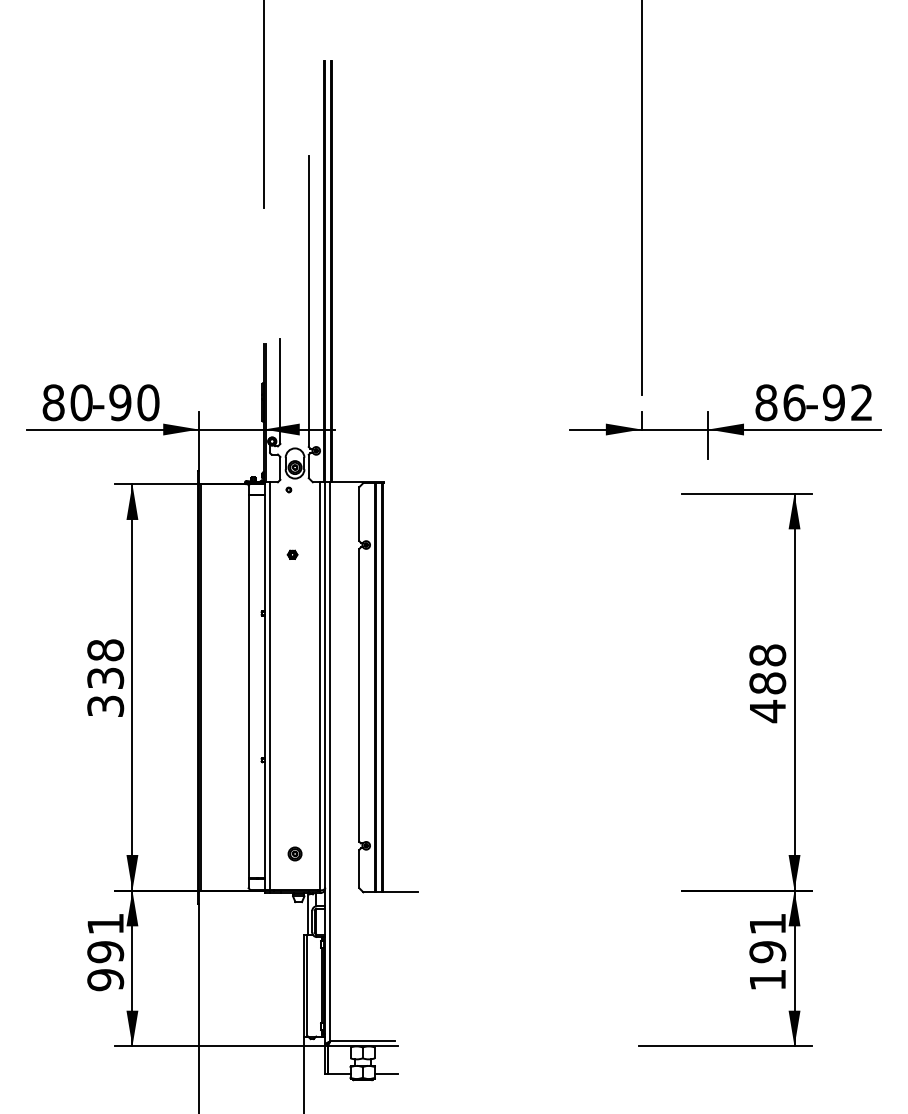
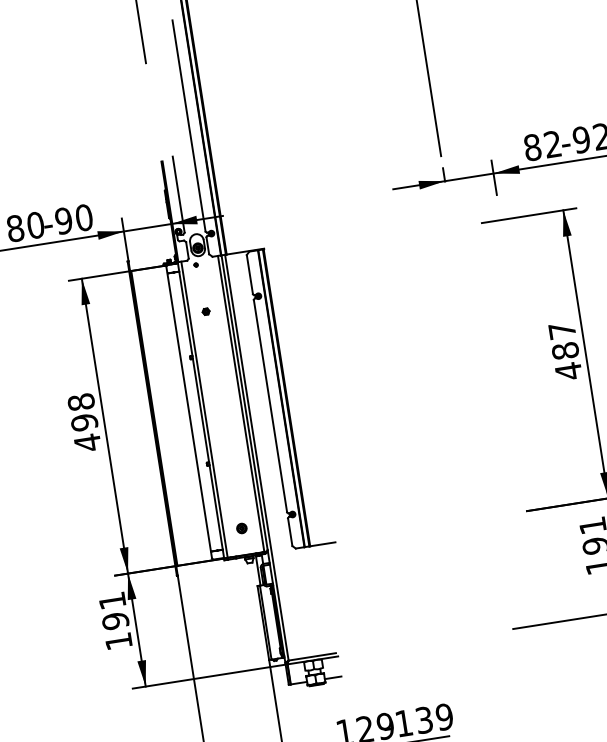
text: (794, 402) -> (552, 144), 86 -> 82
text: (767, 655) -> (562, 330), 488 -> 487
text: (105, 692) -> (85, 432), 338 -> 498
text: (105, 980) -> (118, 641), 991 -> 191

